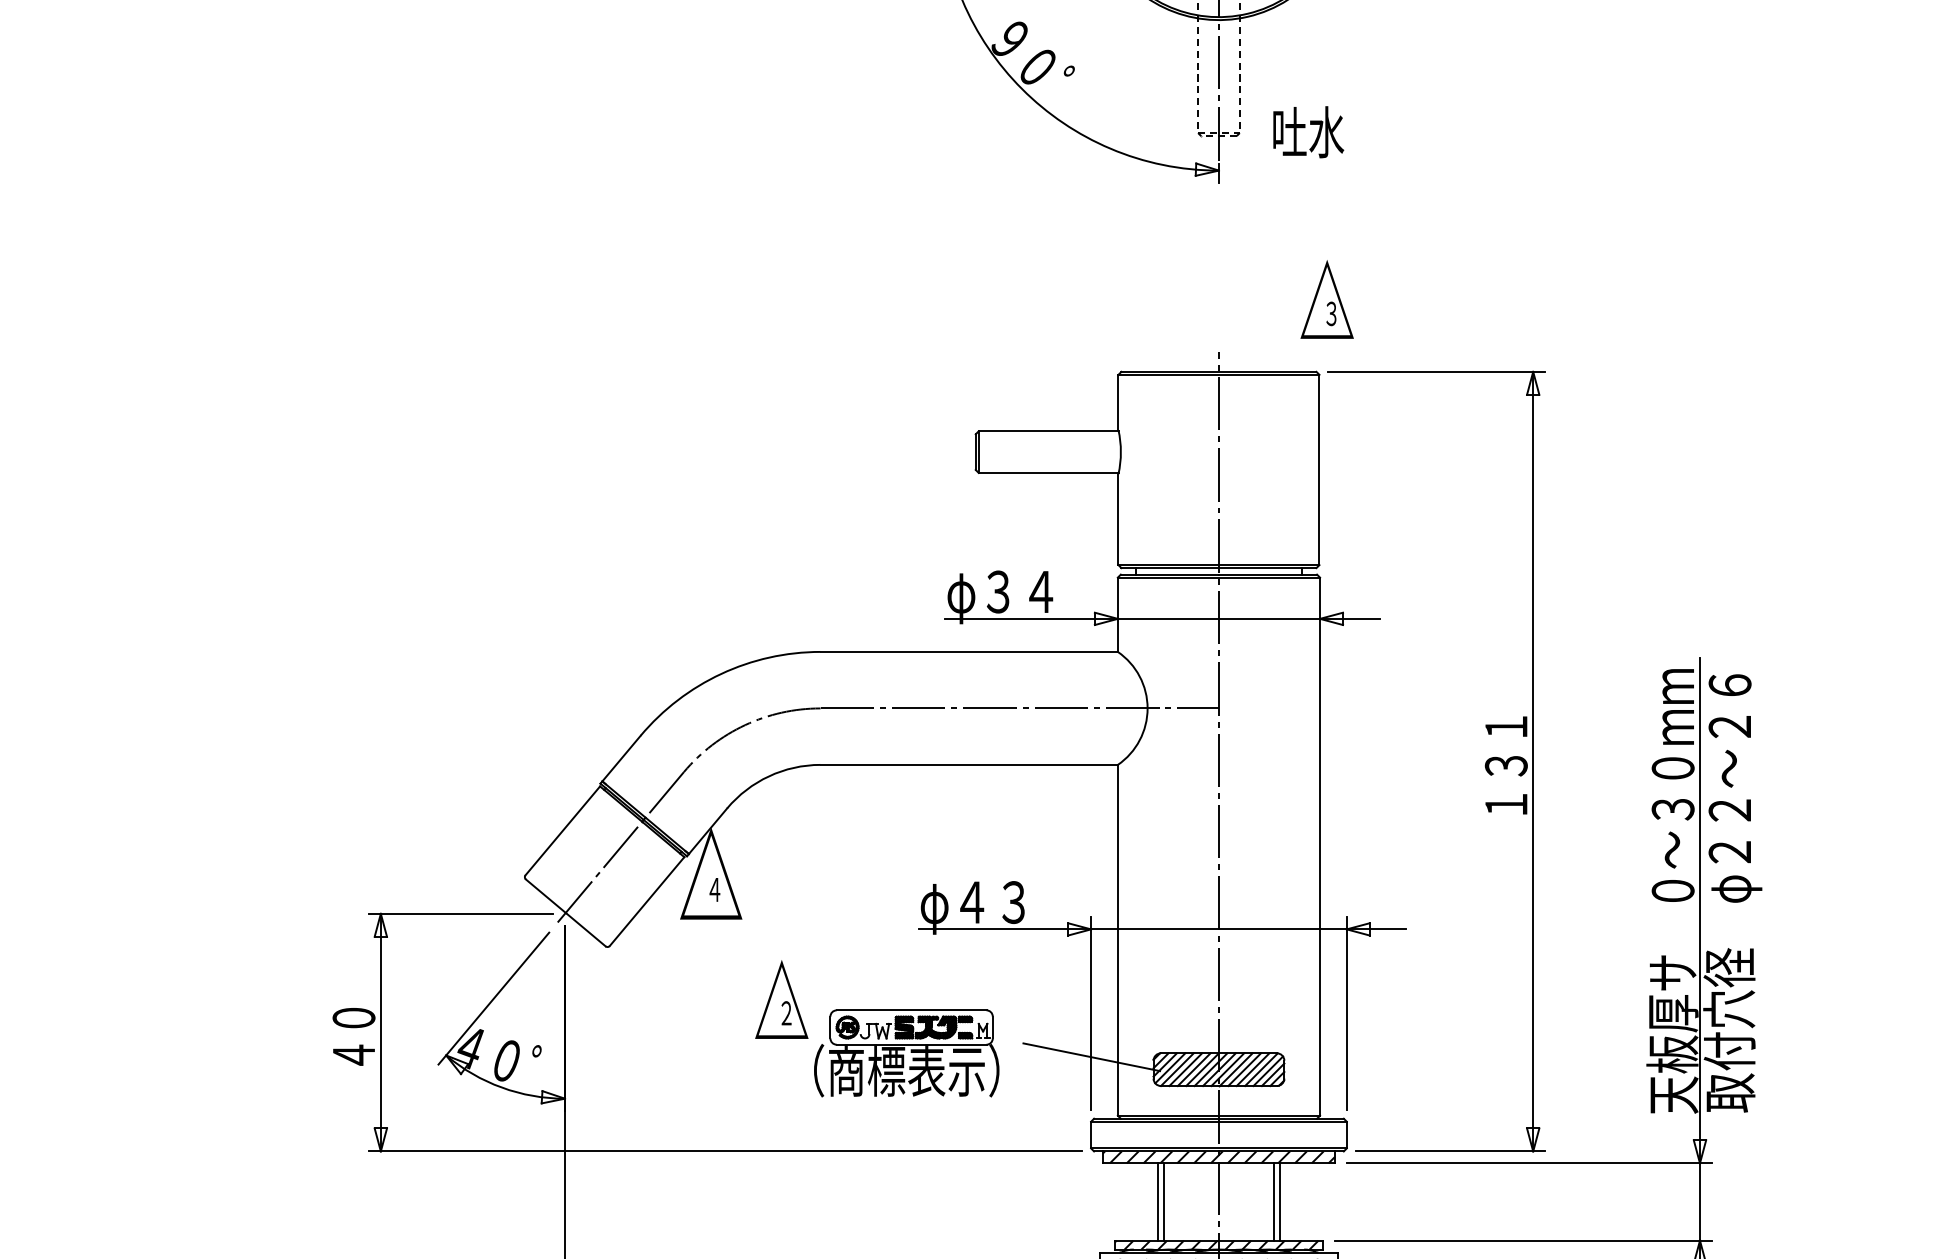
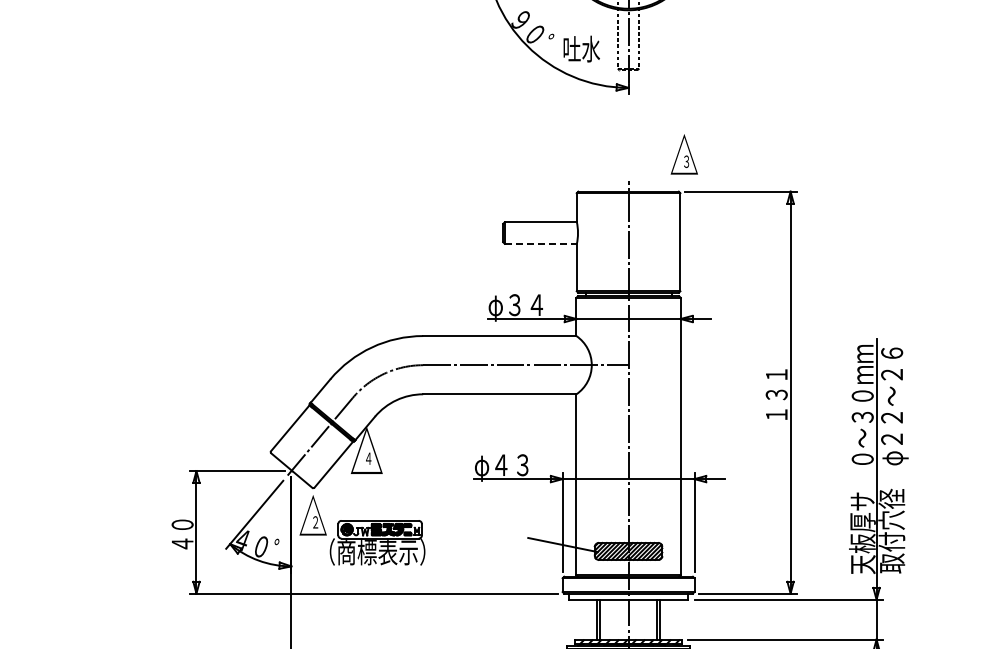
text: (1308, 131) -> (581, 48), moved
line: (1050, 472) -> (541, 243), solid -> dashed
part: (877, 1029) -> (362, 530), moved
hatch: (1218, 1157) -> (628, 596), removed

